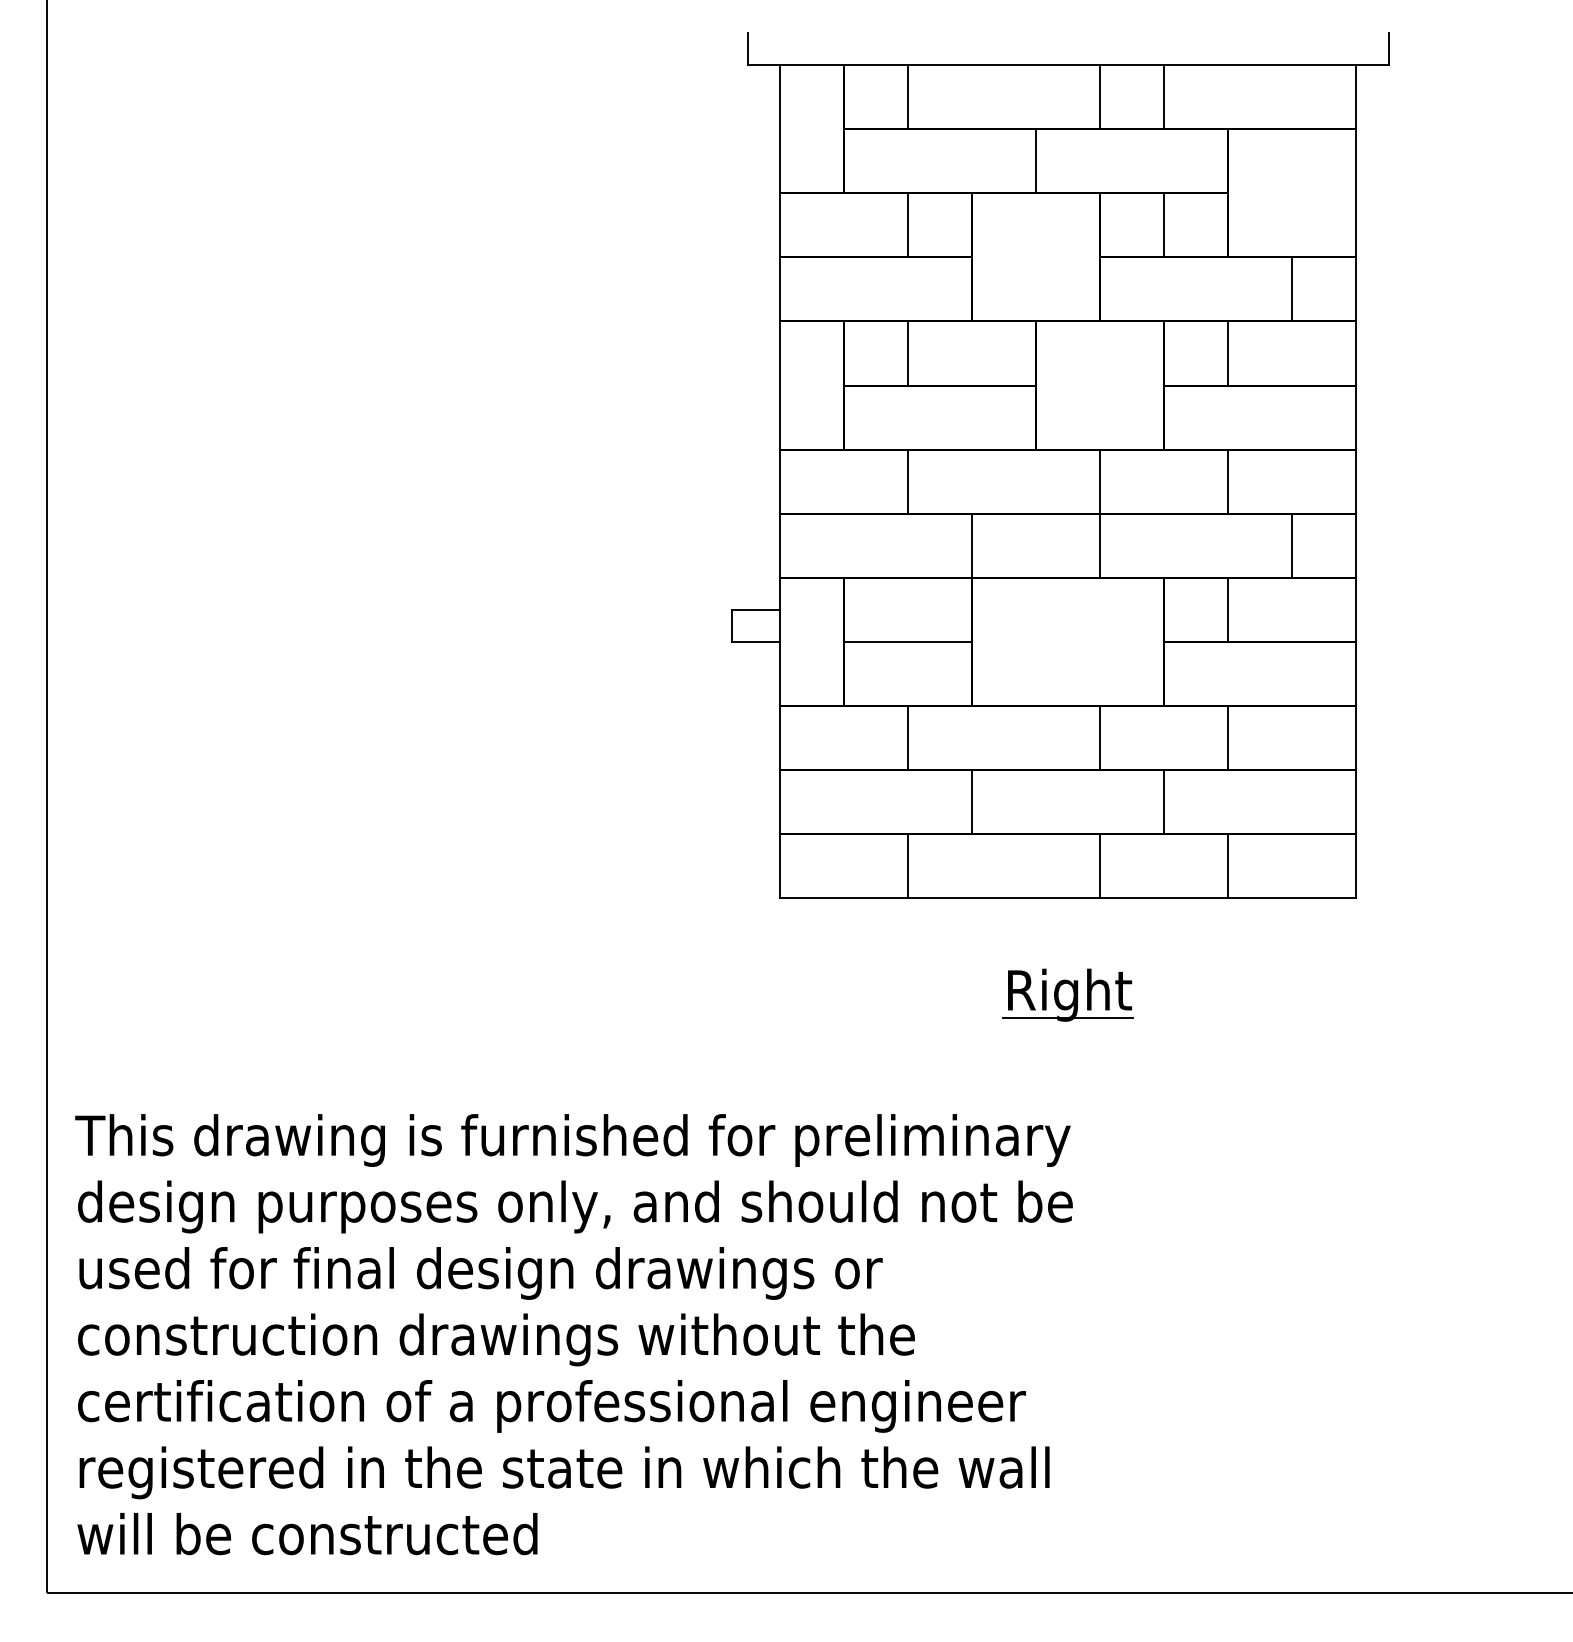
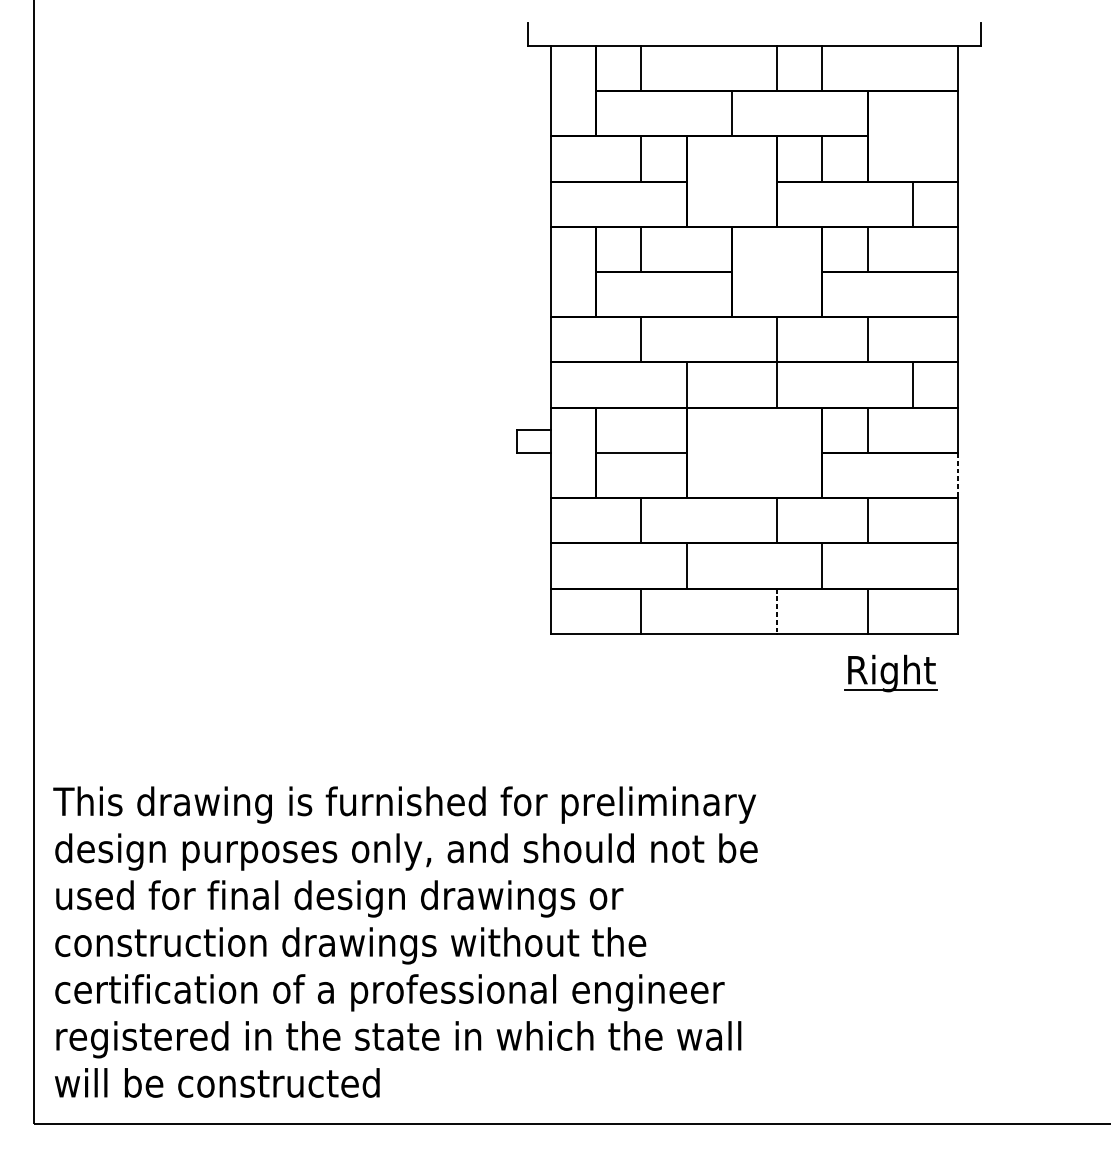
line: (1356, 674) -> (957, 476), solid -> dashed
line: (1100, 866) -> (777, 611), solid -> dashed
part: (1067, 994) -> (890, 673), moved

